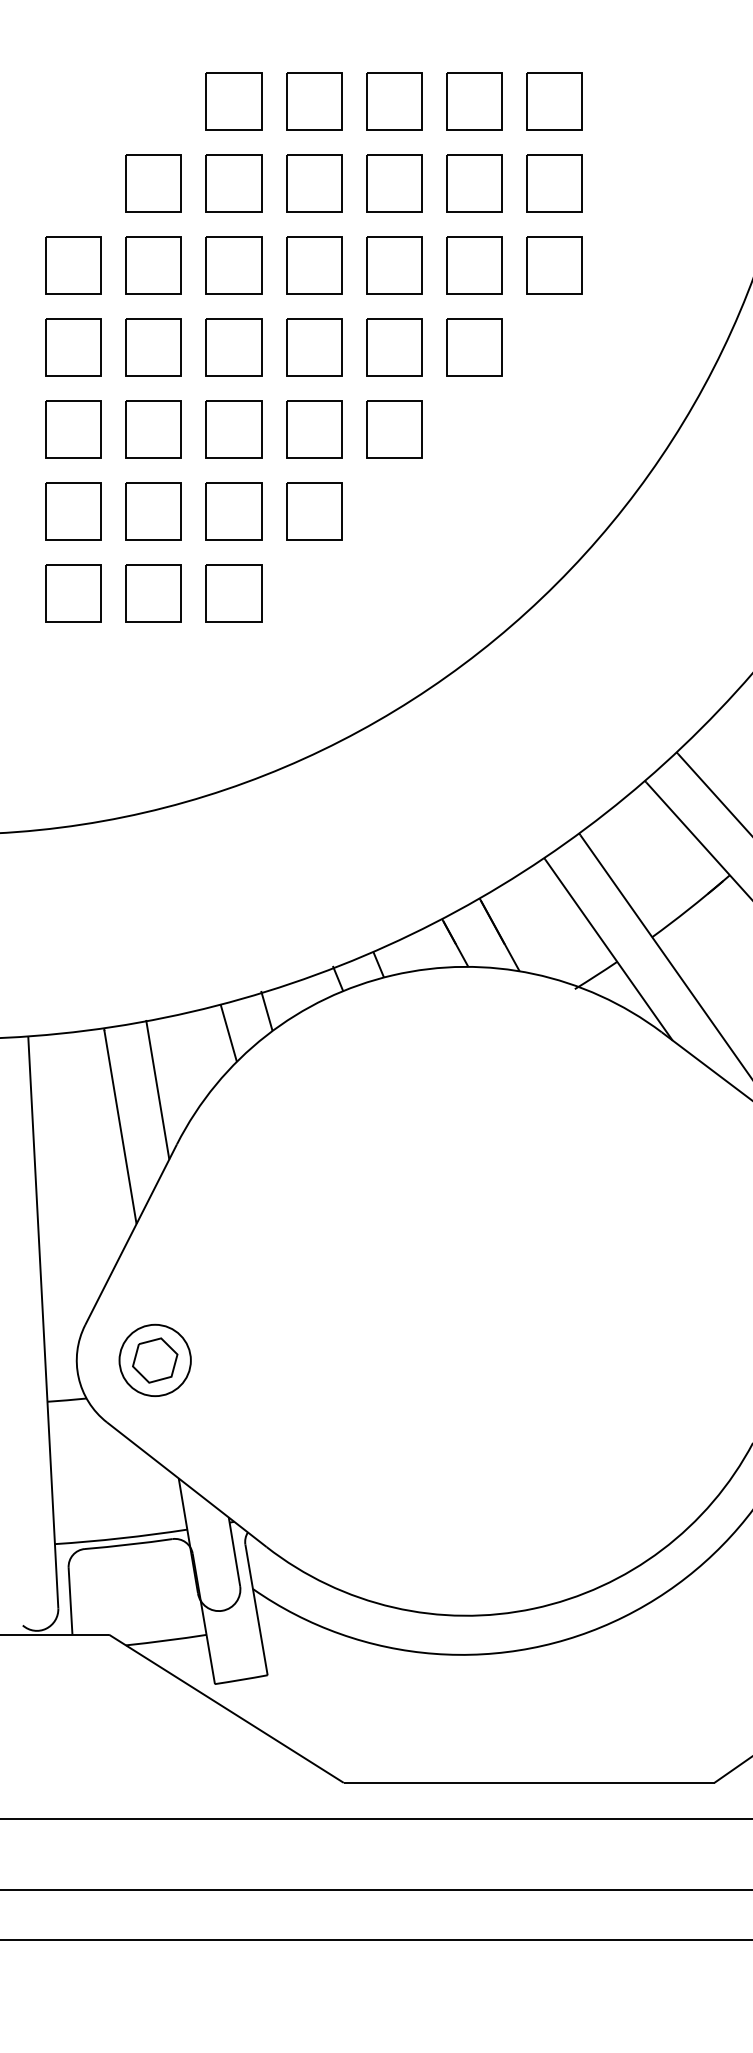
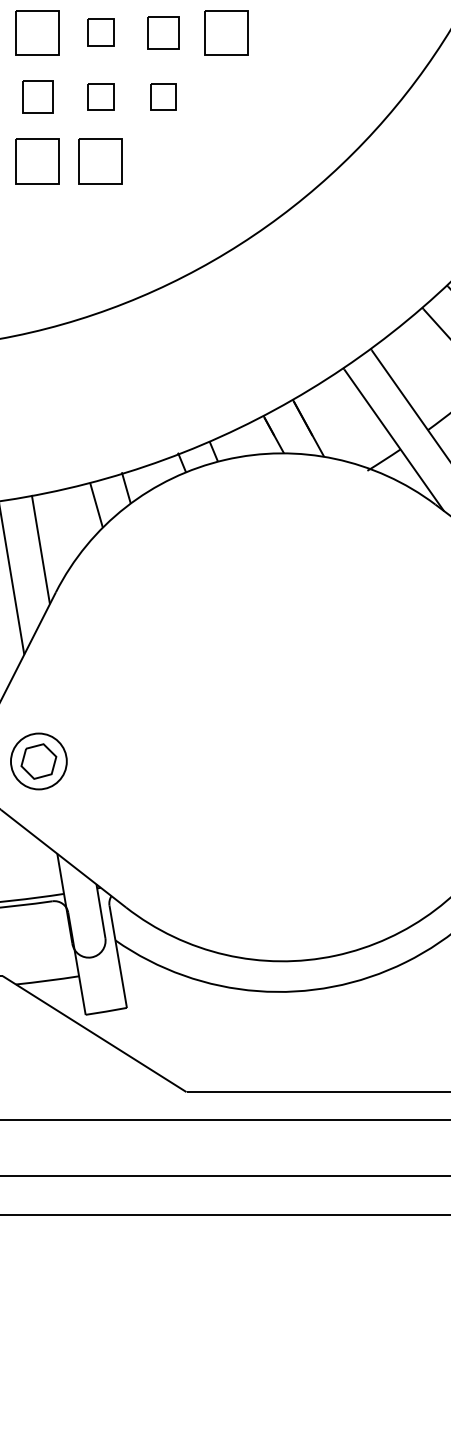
part: (233, 429) -> (100, 32), size x0.6
part: (314, 429) -> (163, 32), size x0.7
part: (153, 511) -> (37, 96), size x0.7
part: (233, 511) -> (100, 96), size x0.6
part: (314, 511) -> (163, 96), size x0.6

